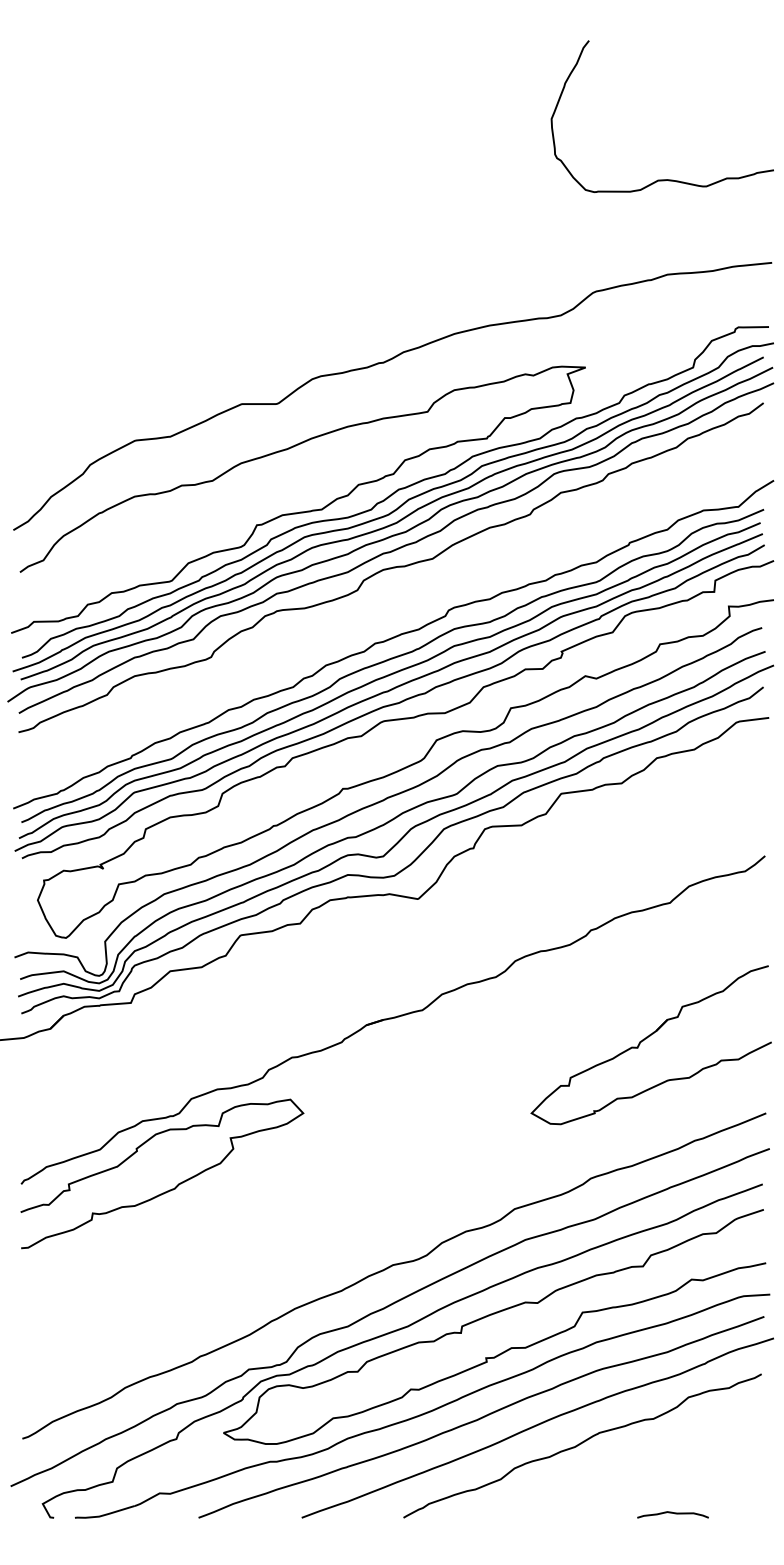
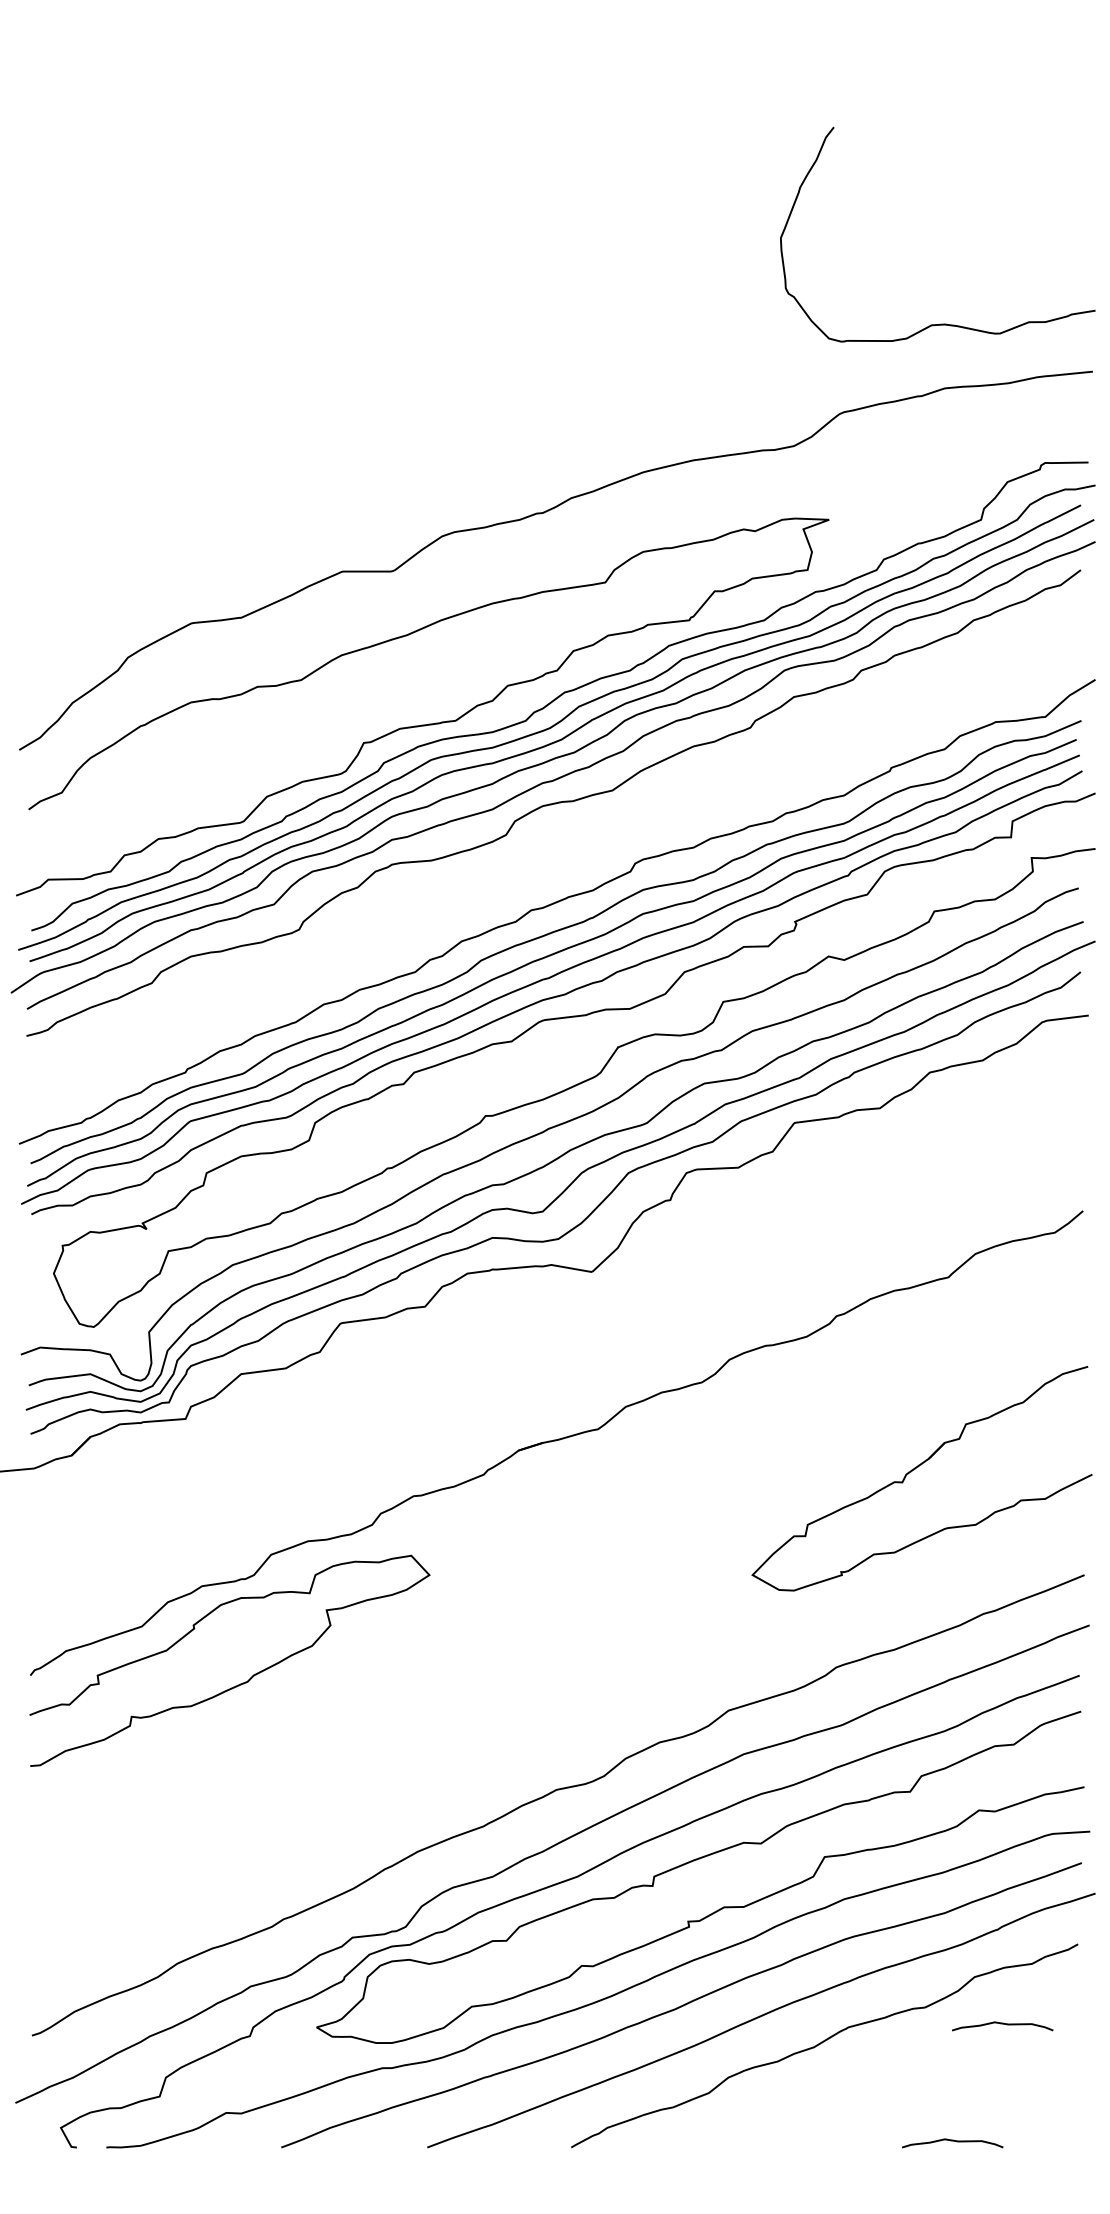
curve: (664, 179) -> (940, 323), moved
curve: (708, 1430) -> (1002, 2024), added

